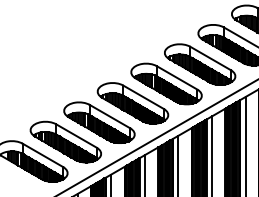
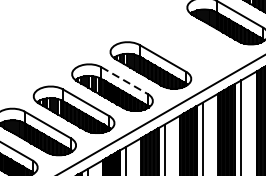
part: (200, 64) -> (189, 43), removed
line: (144, 97) -> (125, 80), solid -> dashed

